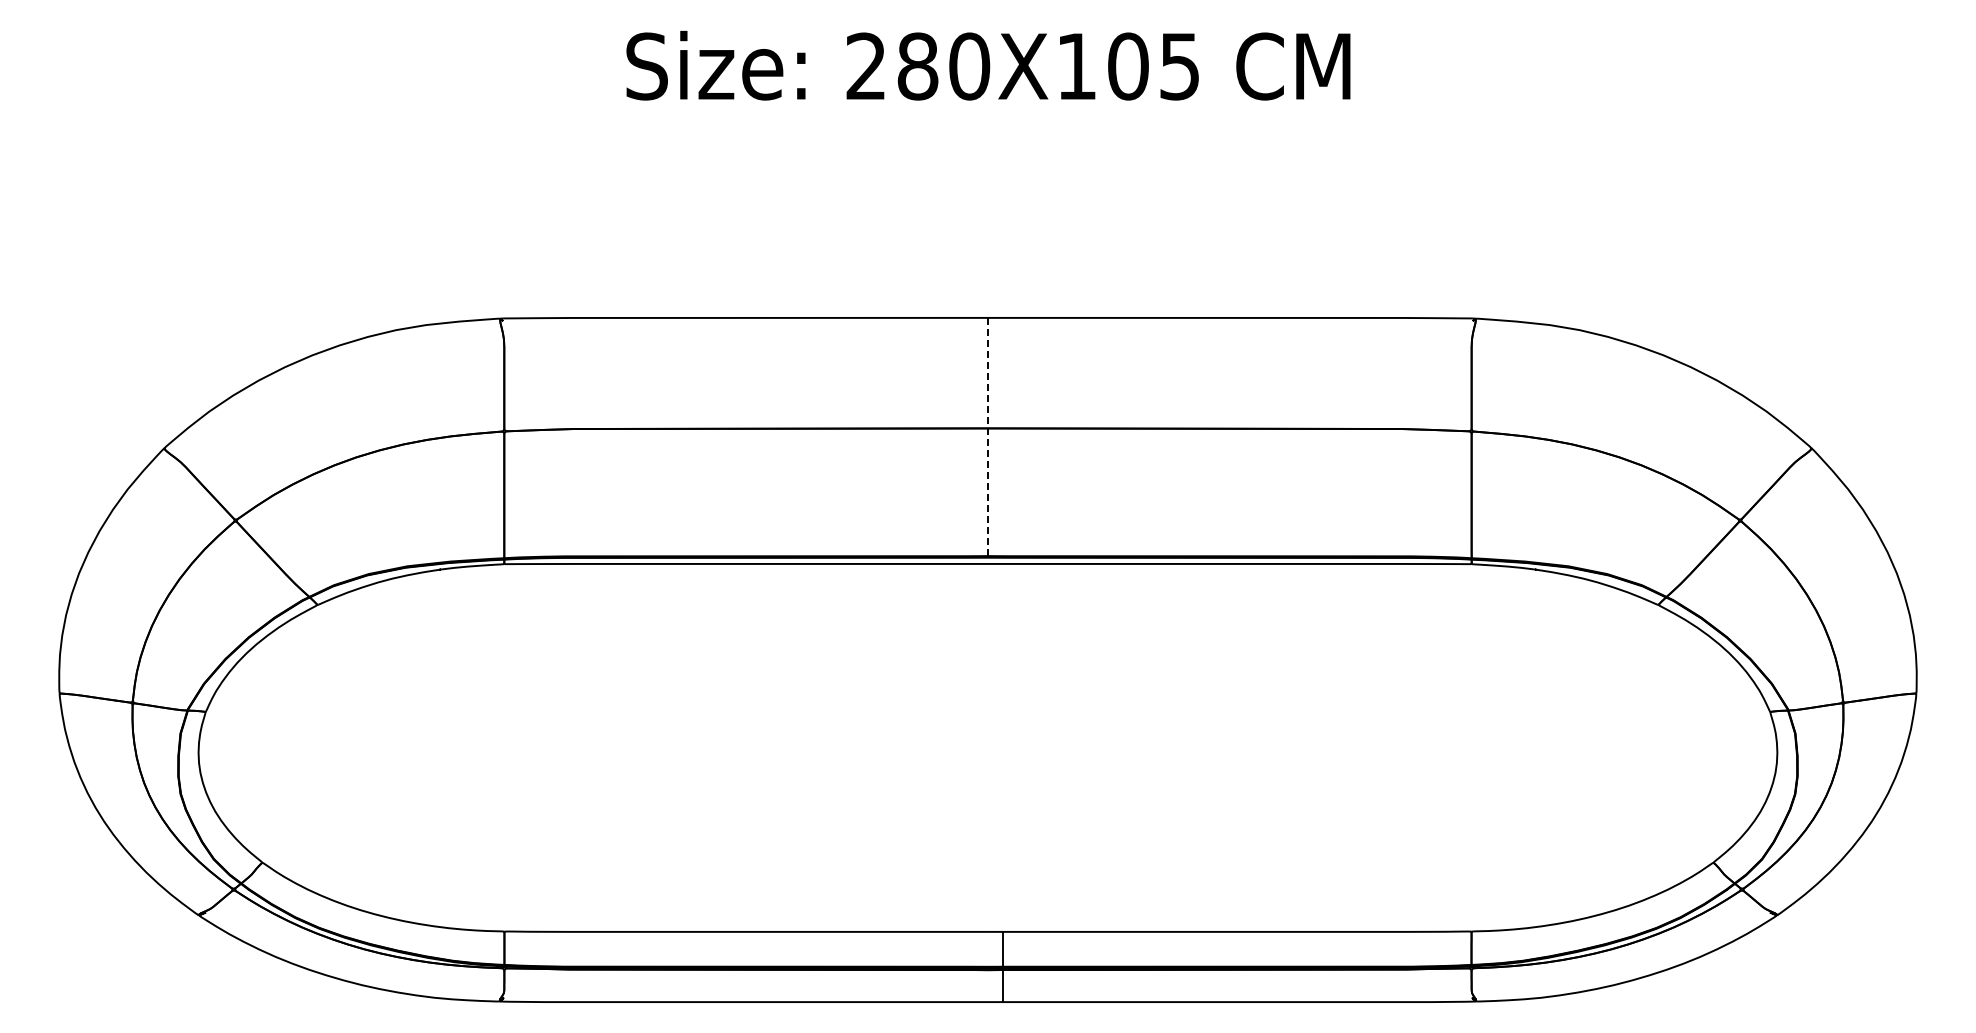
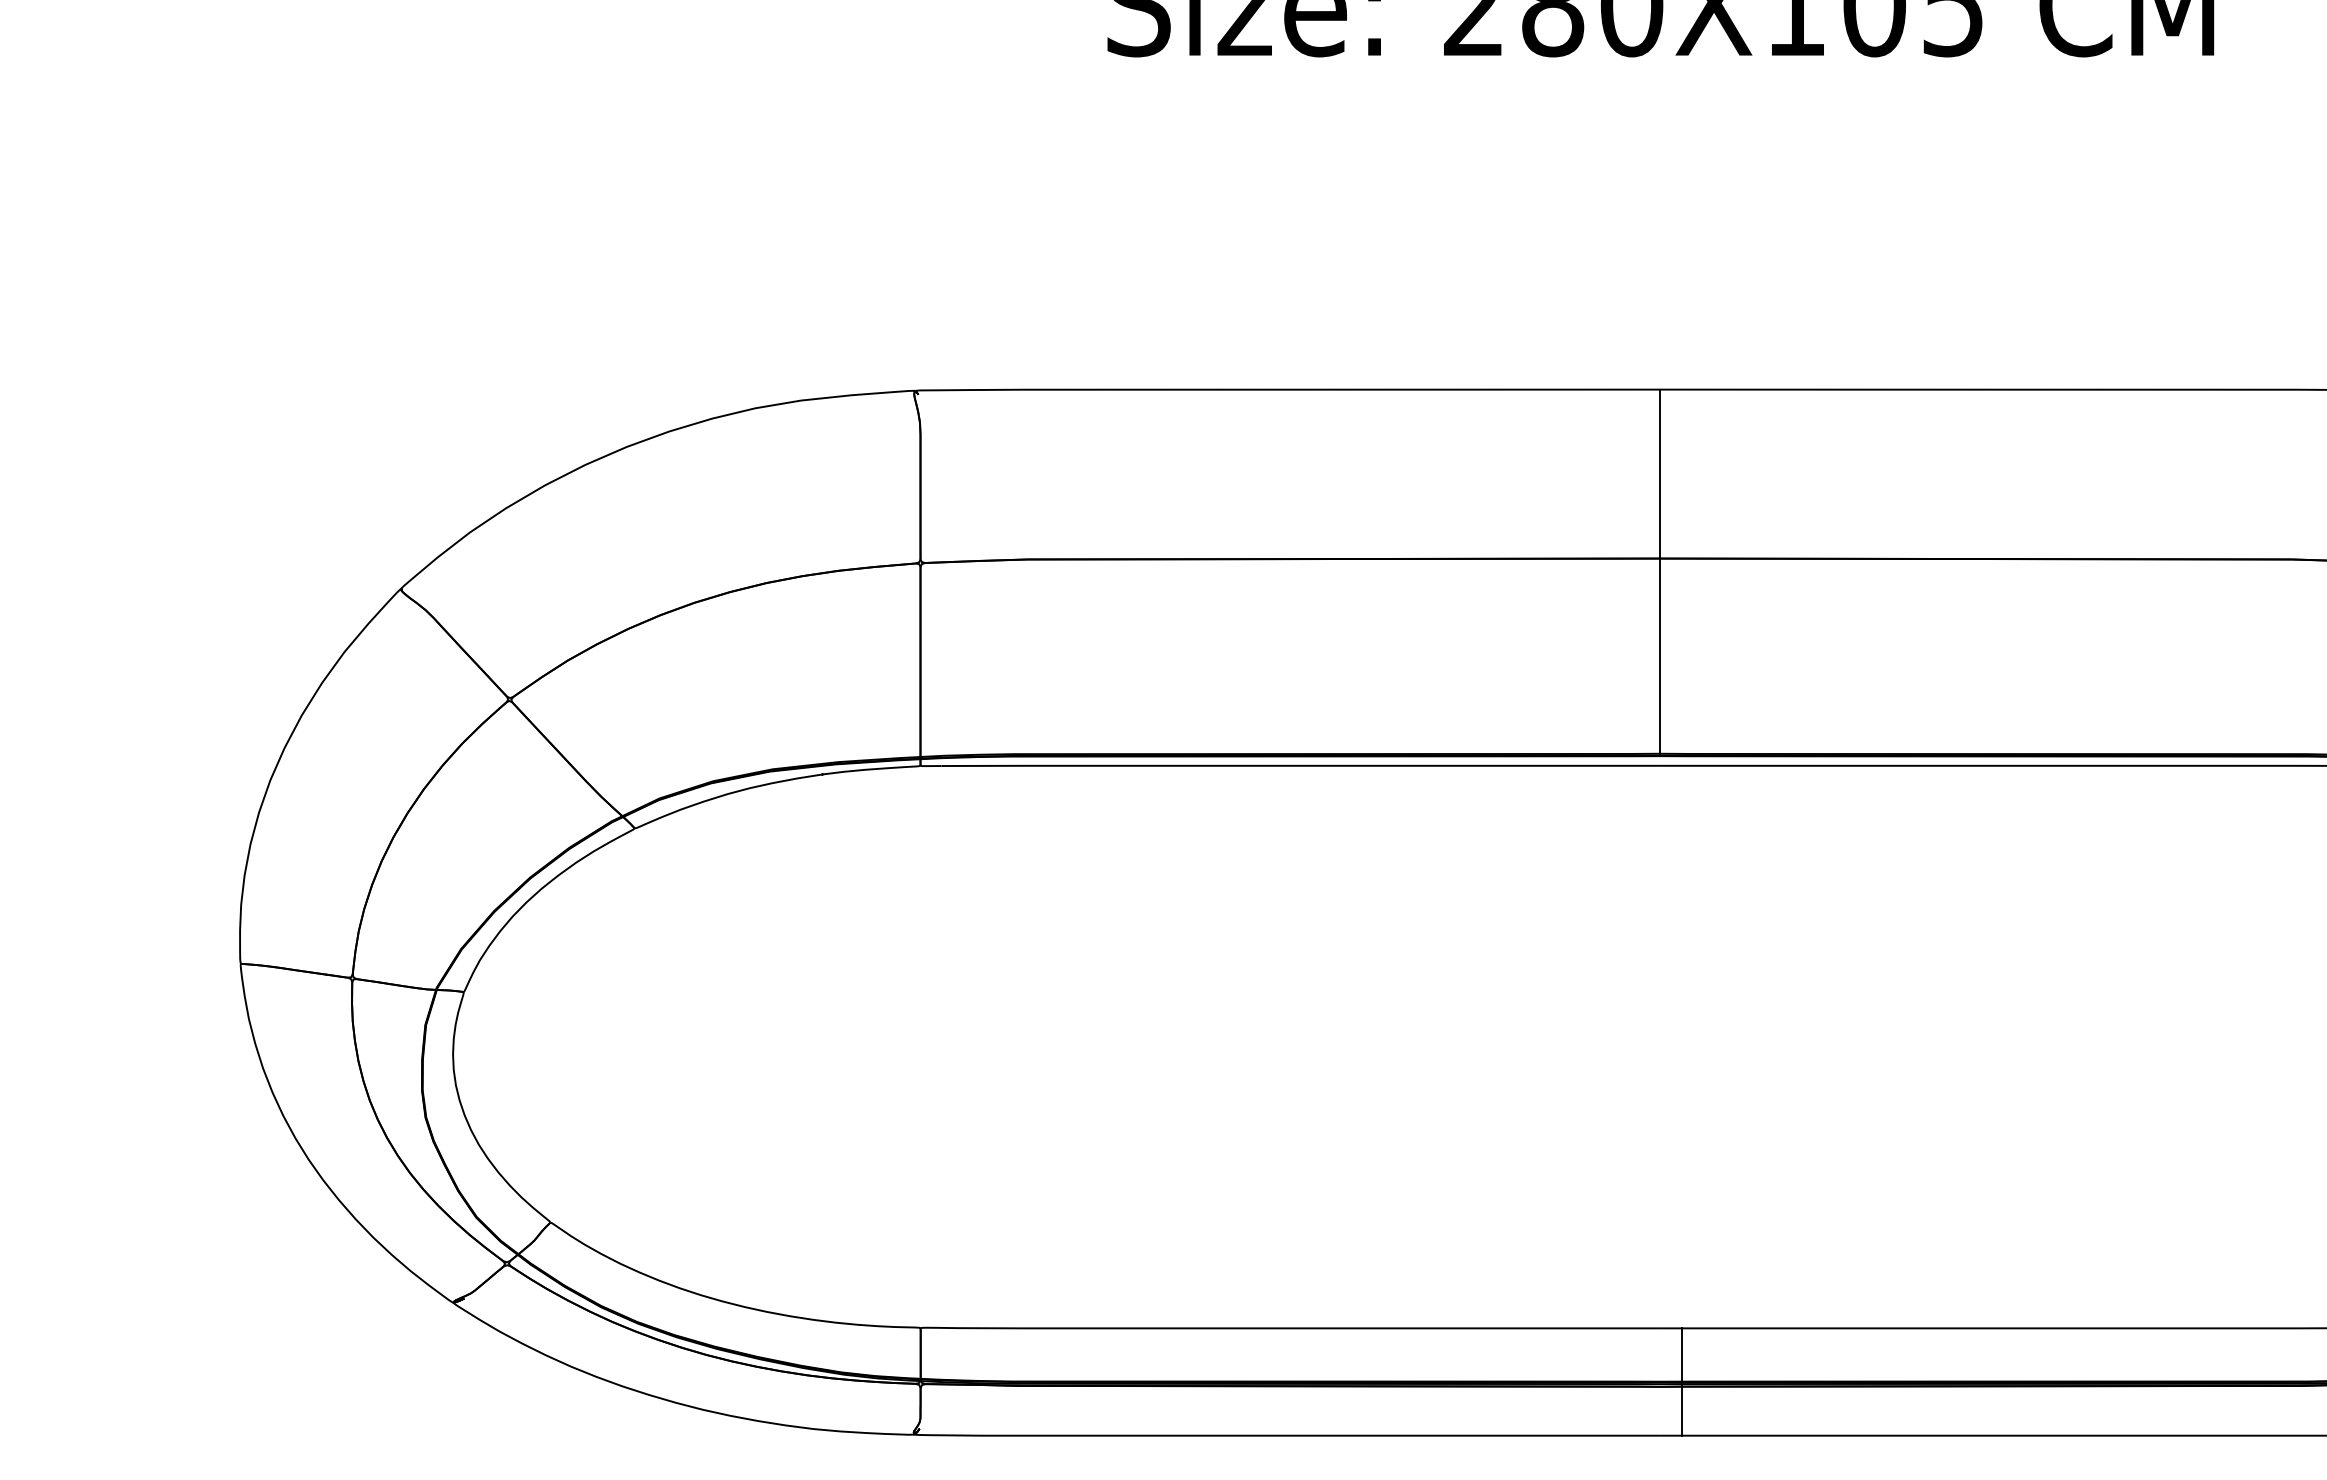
line: (988, 437) -> (1660, 572), dashed -> solid

